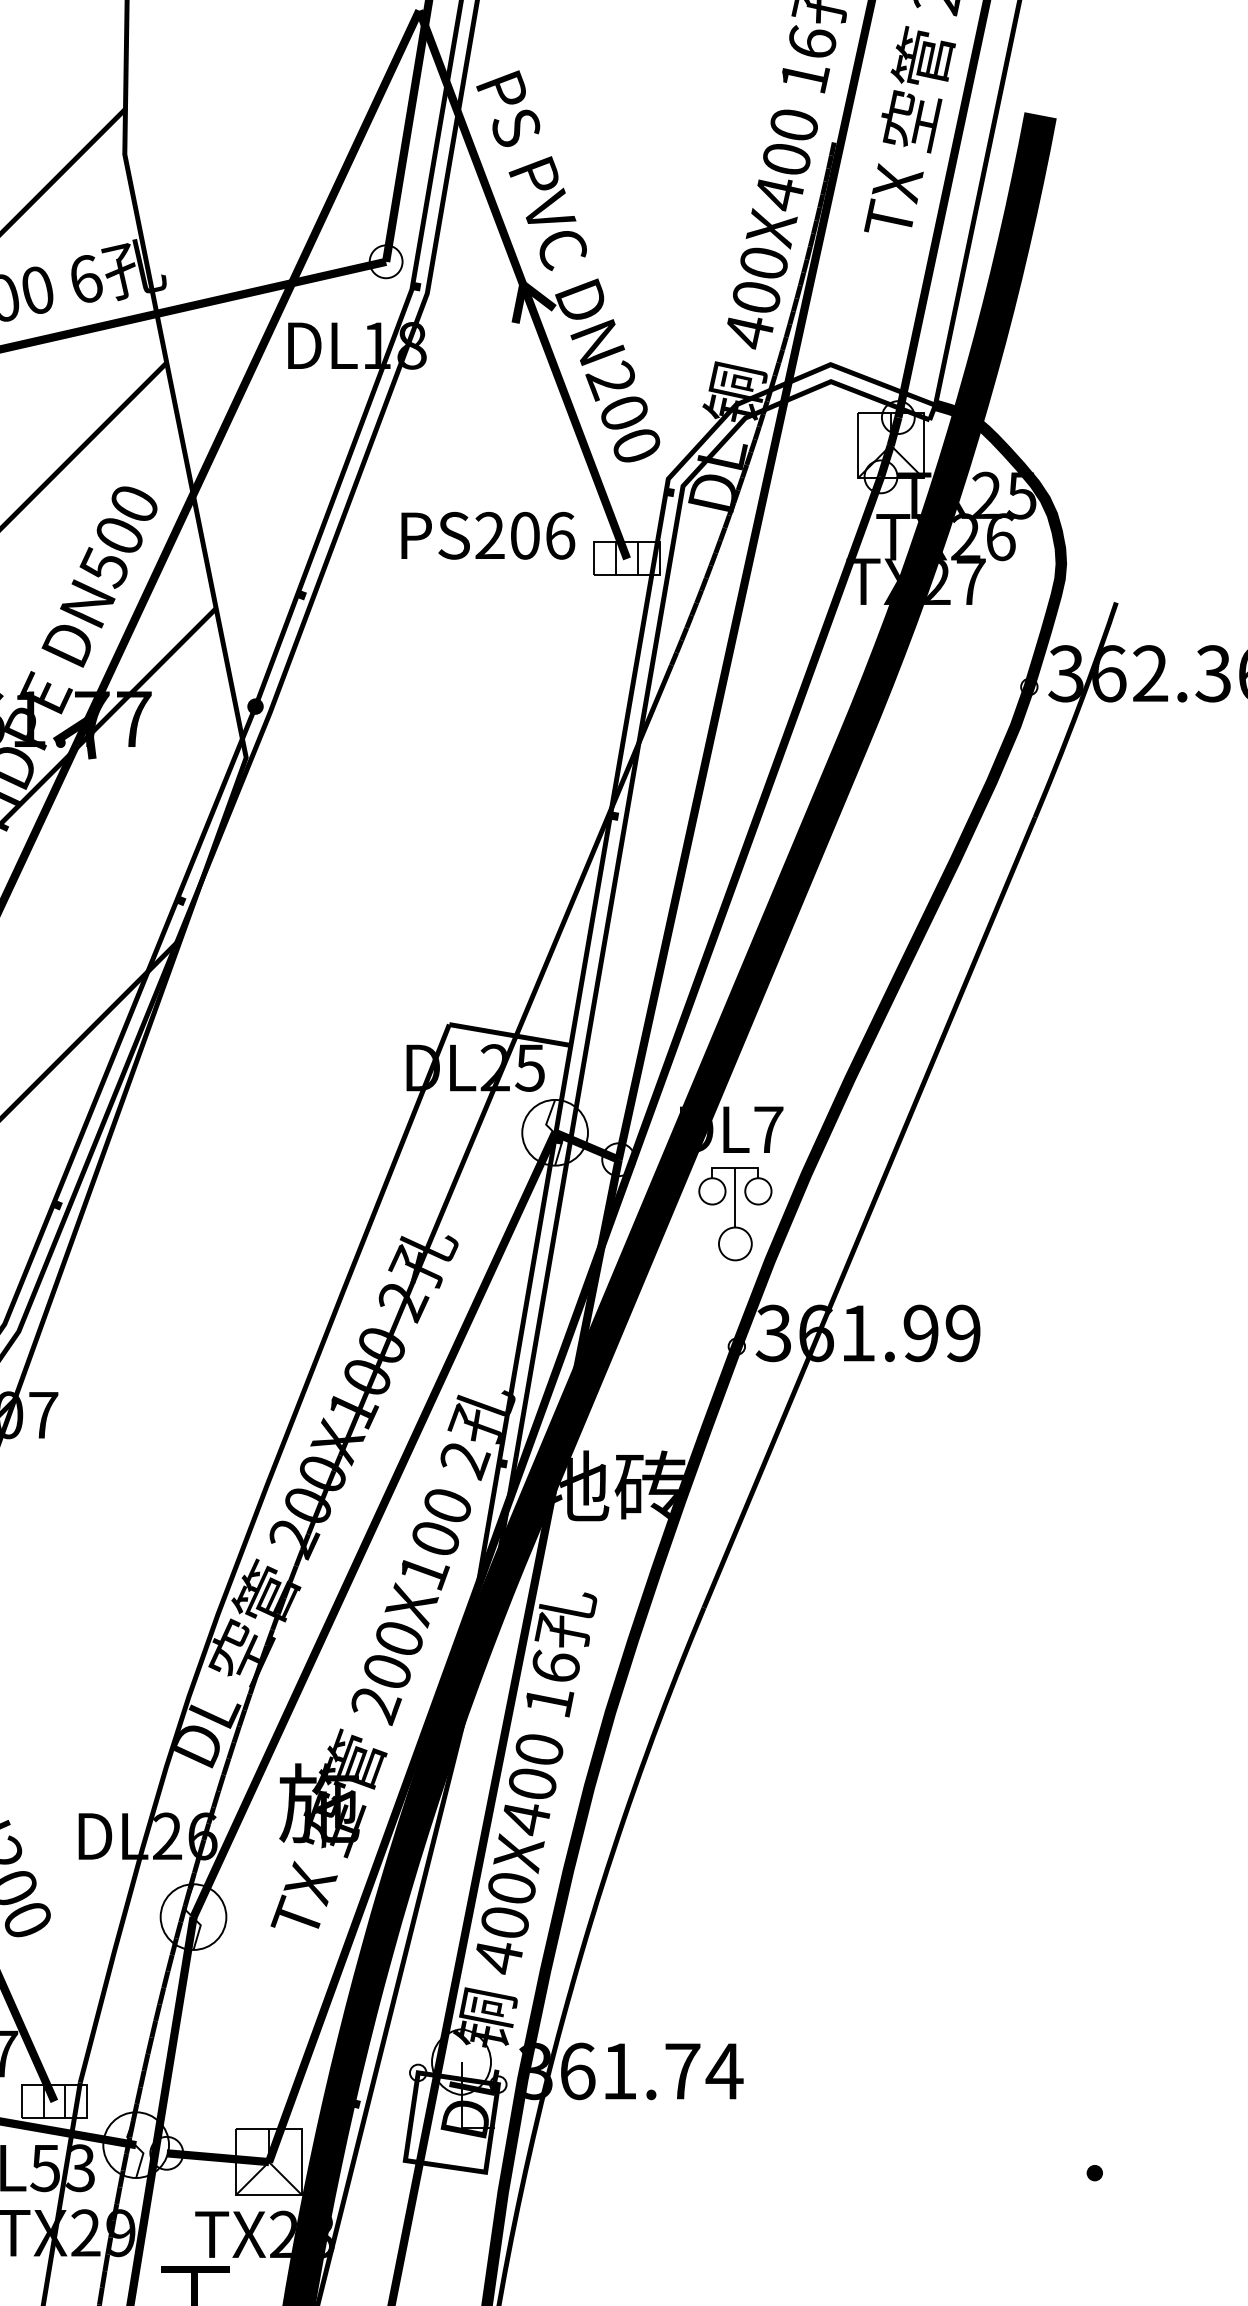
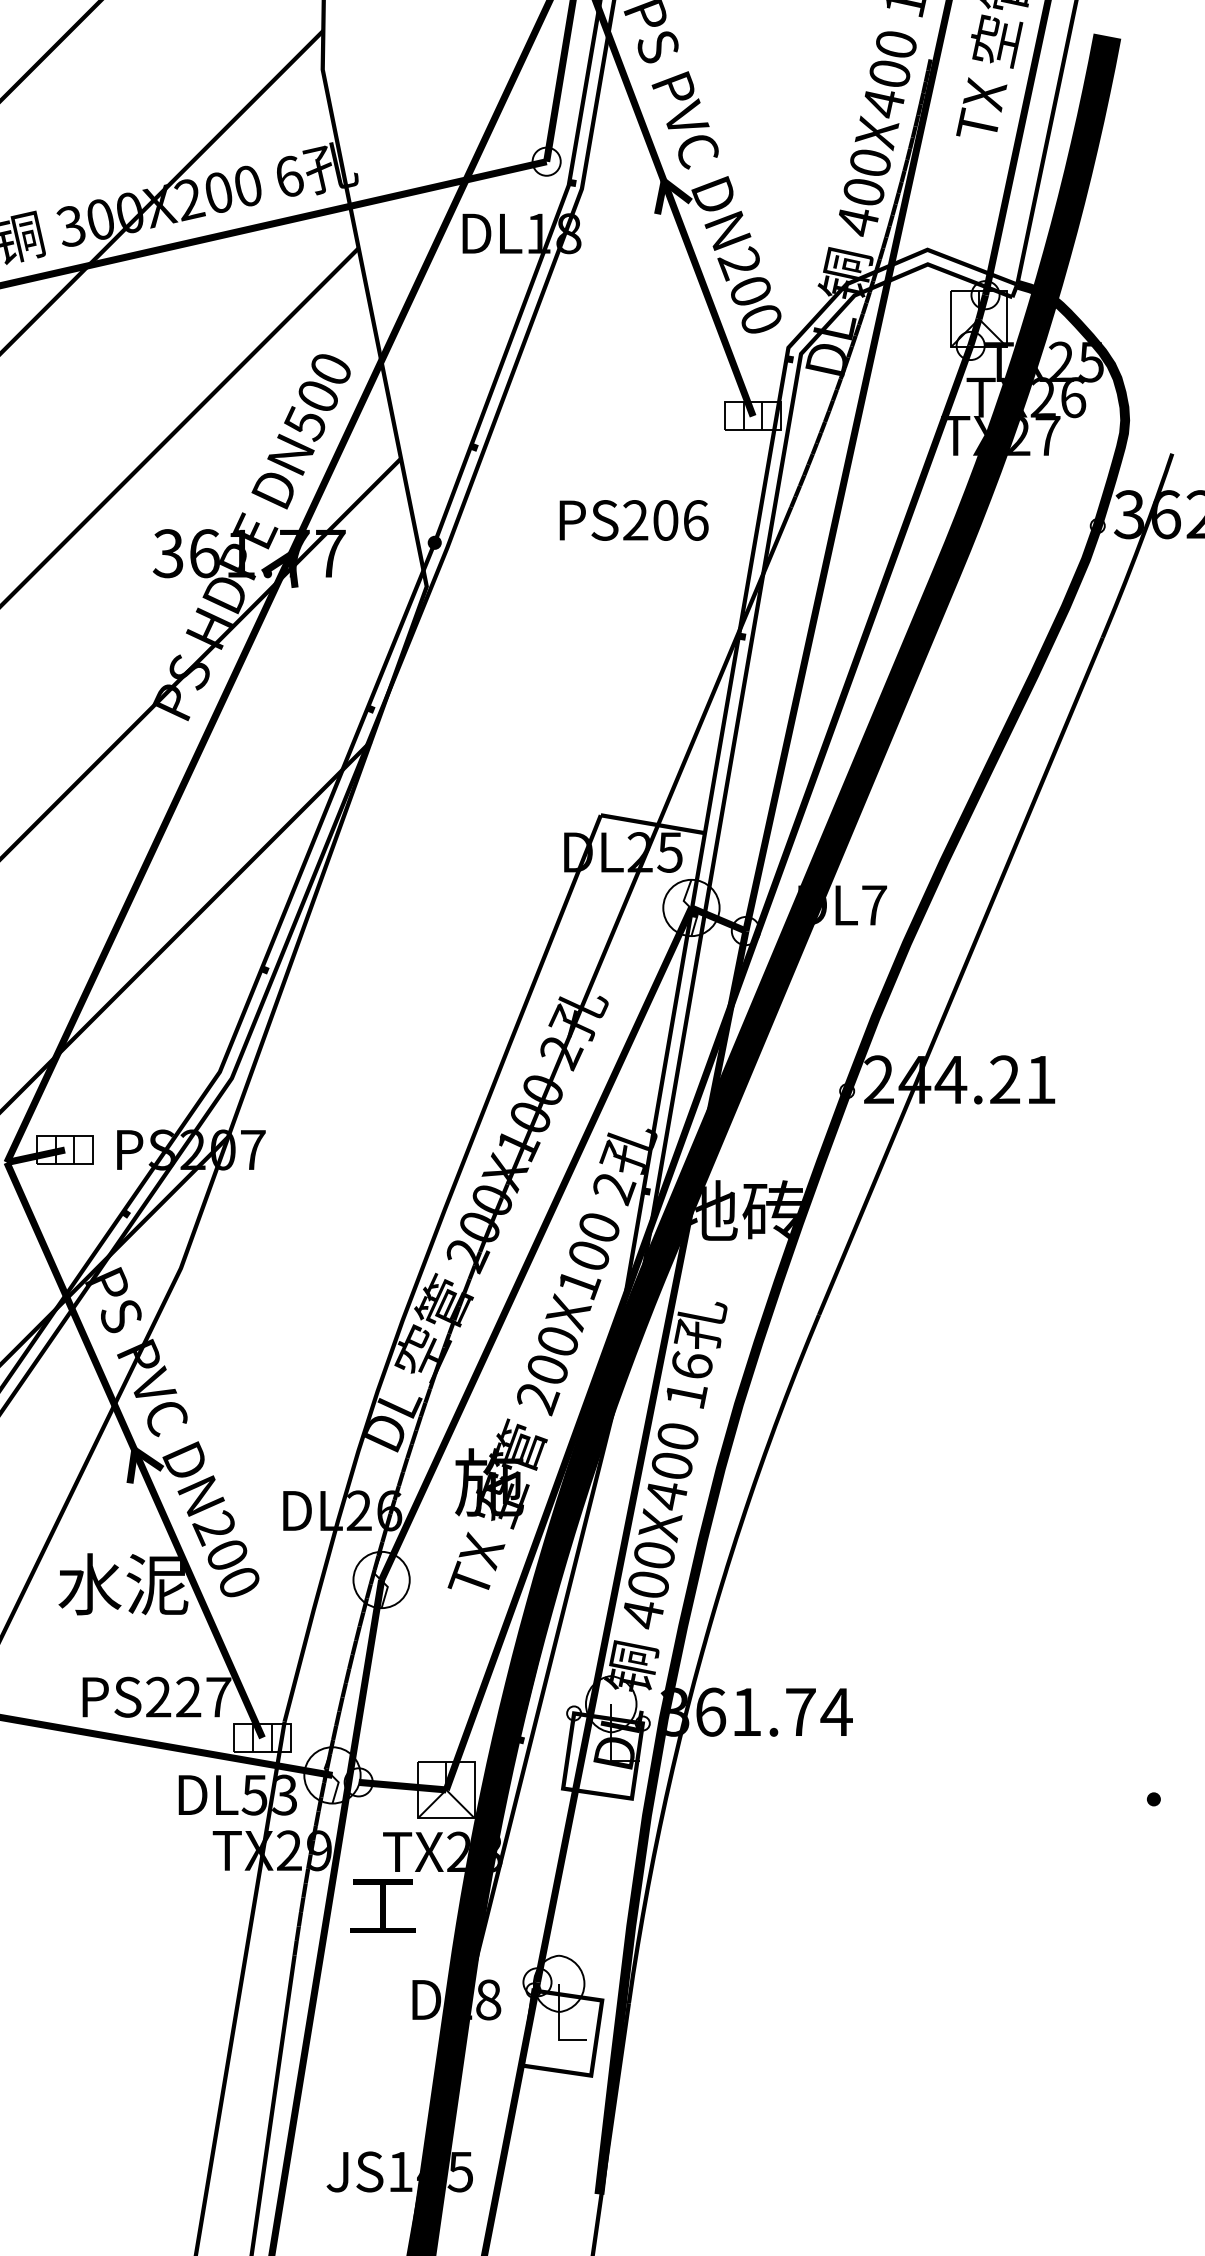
text: (487, 535) -> (633, 520), moved
part: (734, 1215) -> (845, 978), removed
text: (867, 1332) -> (959, 1079), 361.99 -> 244.21

